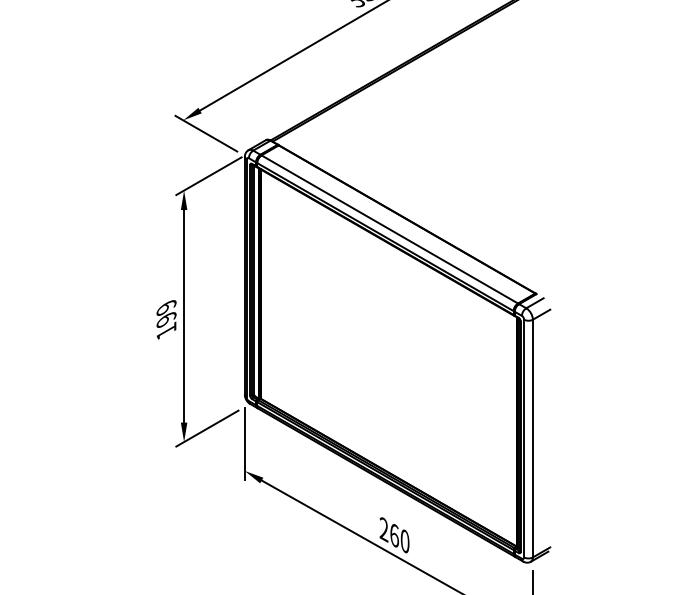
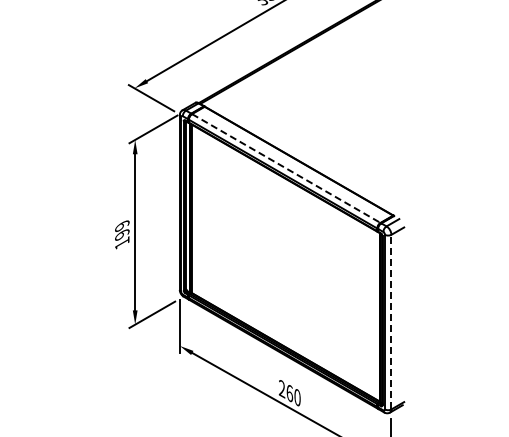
line: (390, 229) -> (286, 168), solid -> dashed
line: (532, 437) -> (391, 321), solid -> dashed

